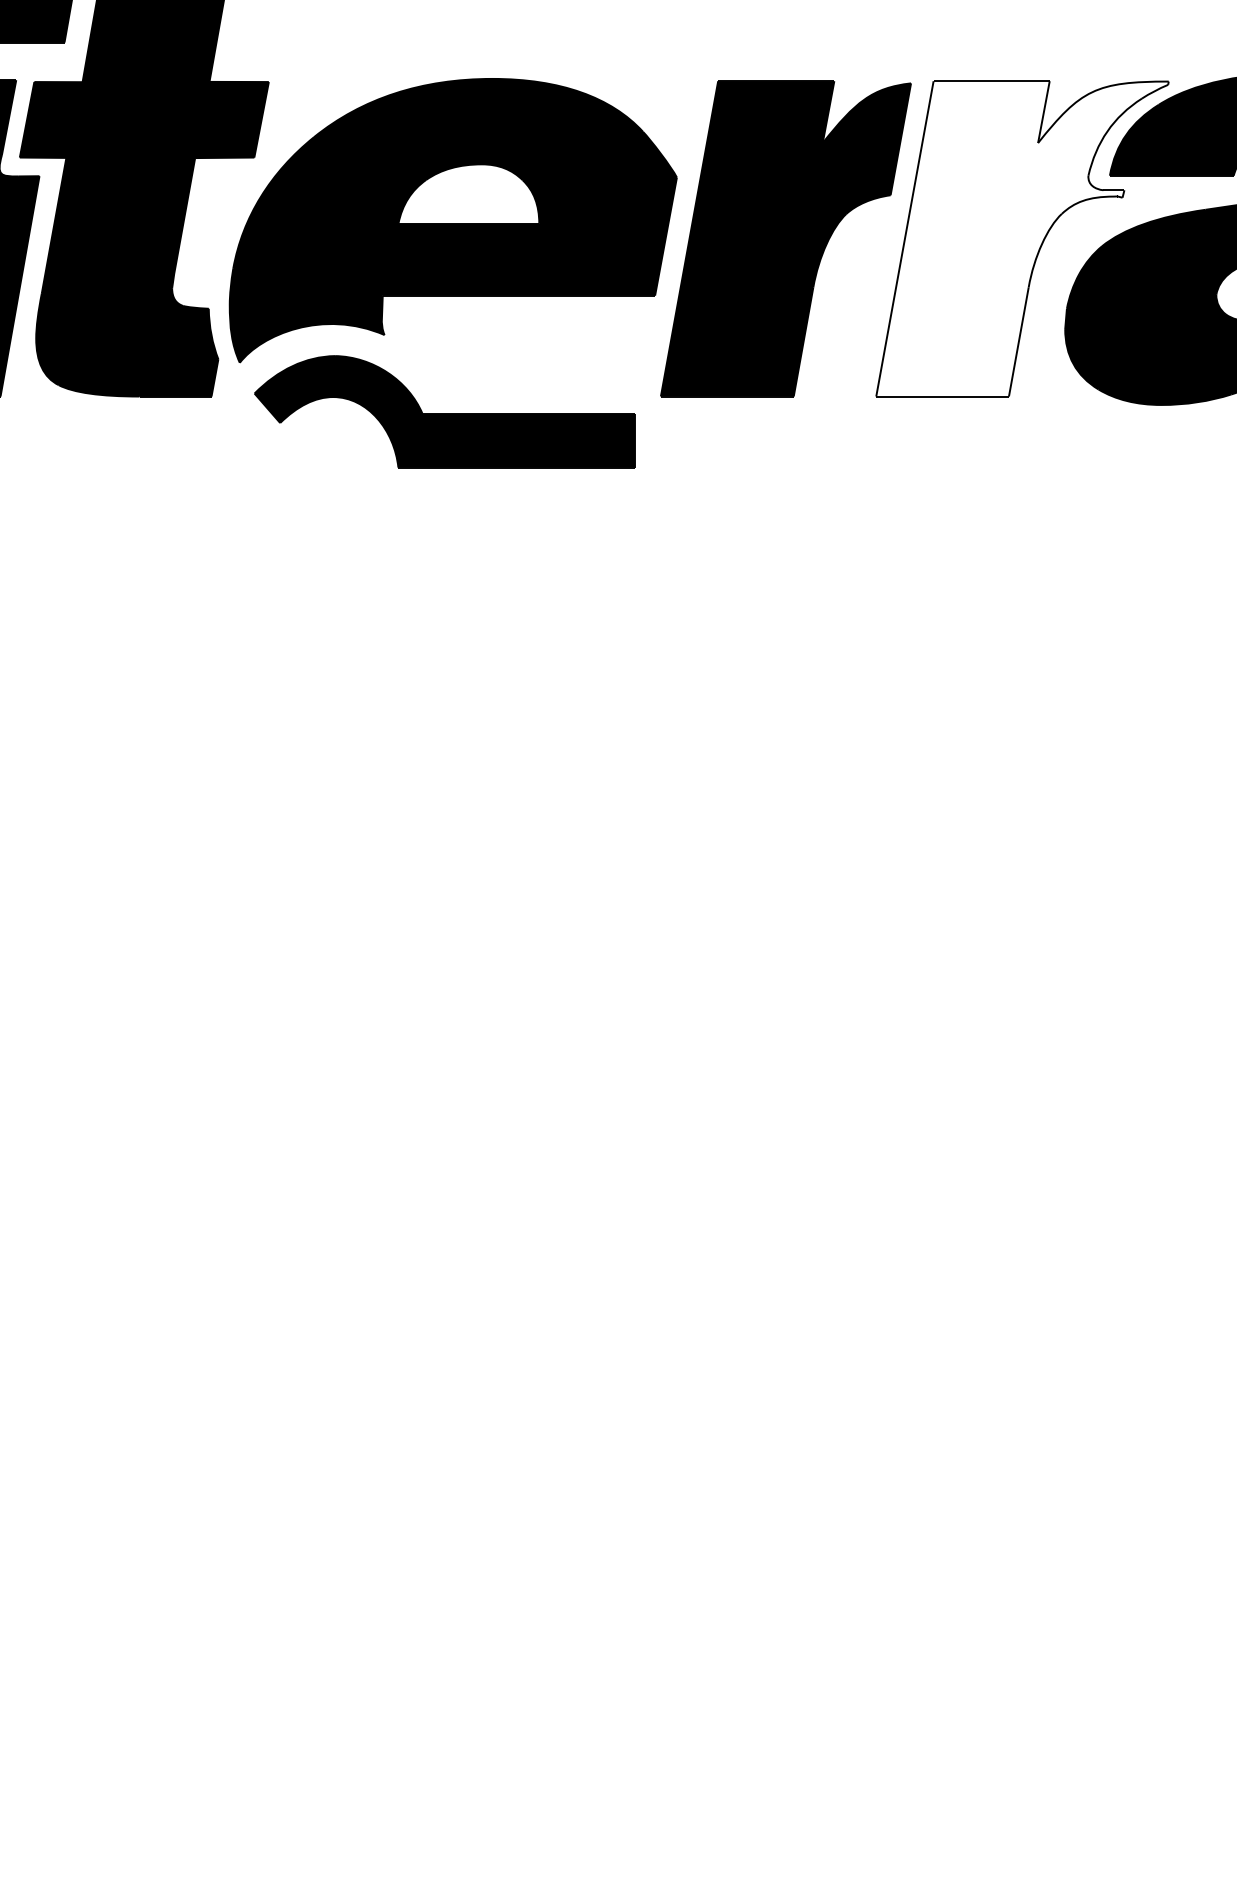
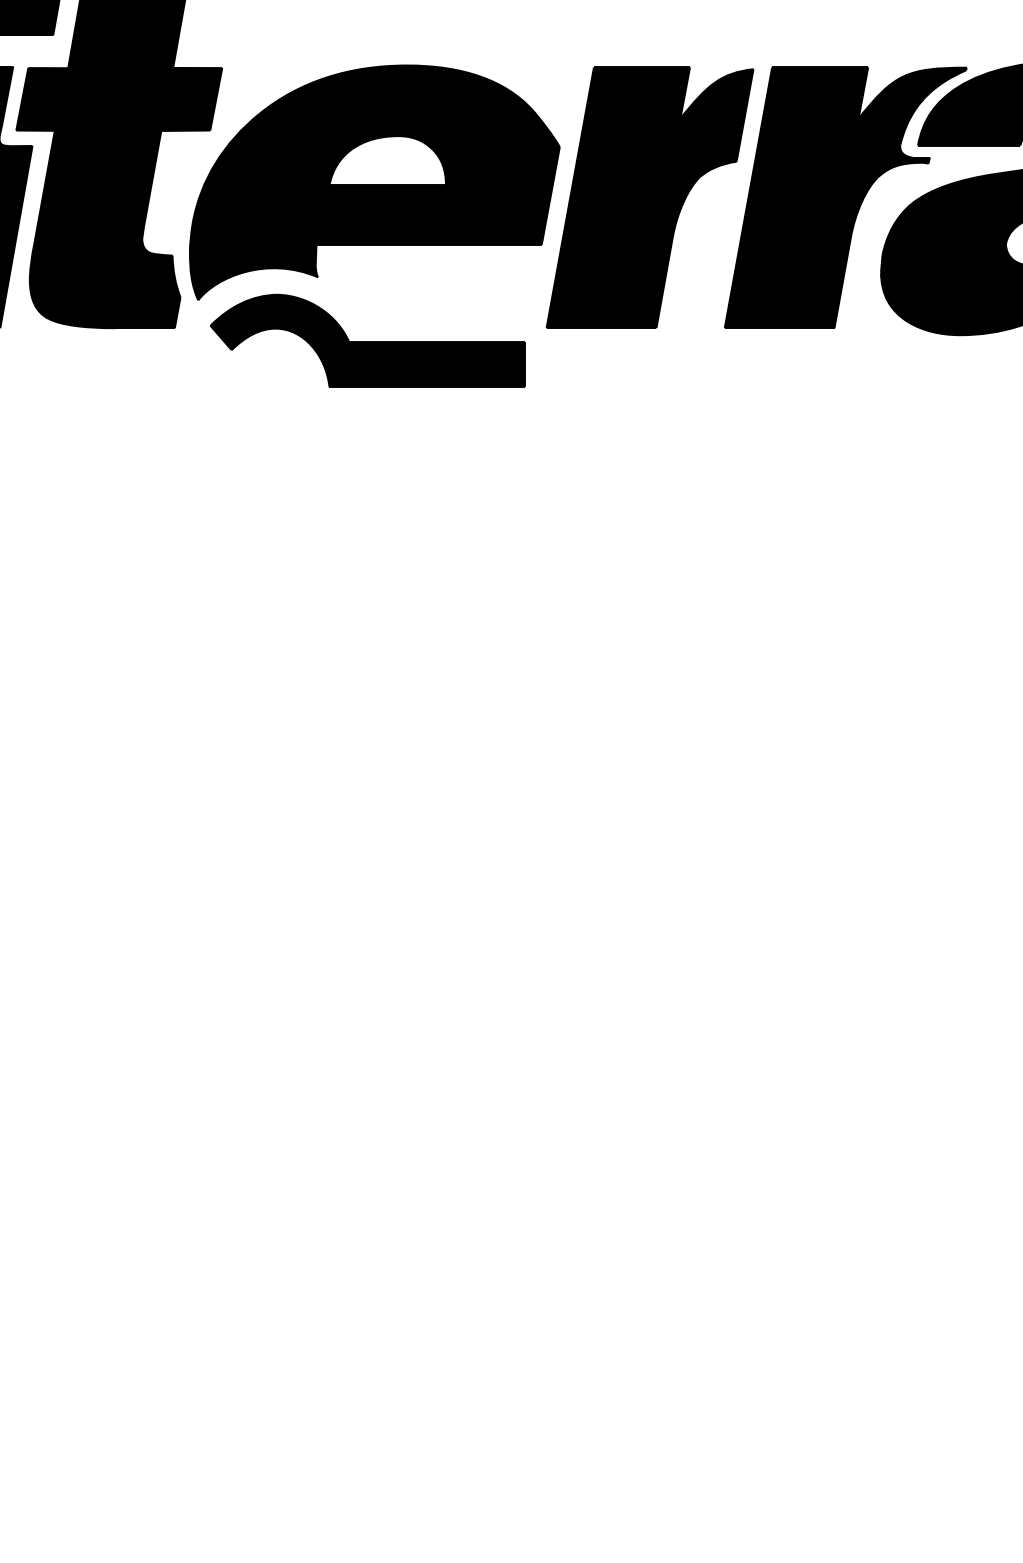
fill: (1022, 238) -> (845, 197), added

